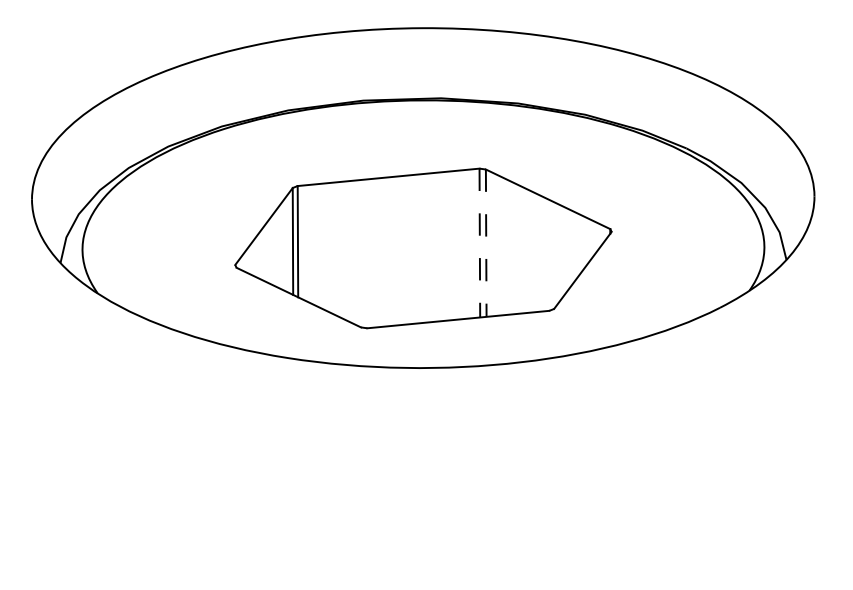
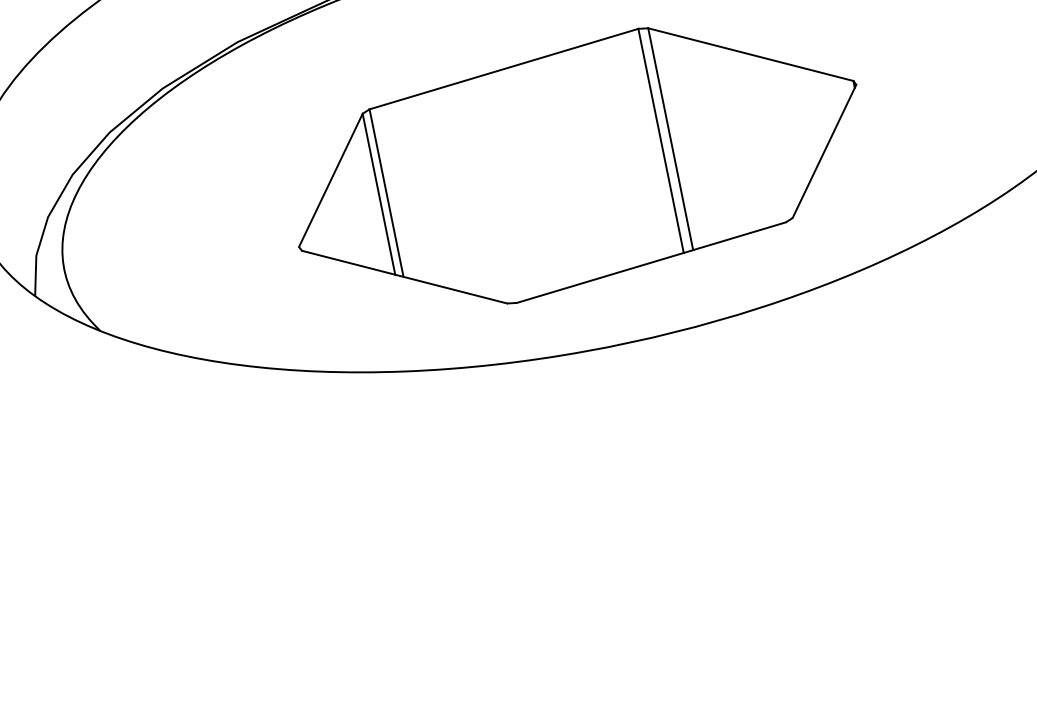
line: (479, 243) -> (660, 141), dashed -> solid
line: (486, 243) -> (671, 139), dashed -> solid

